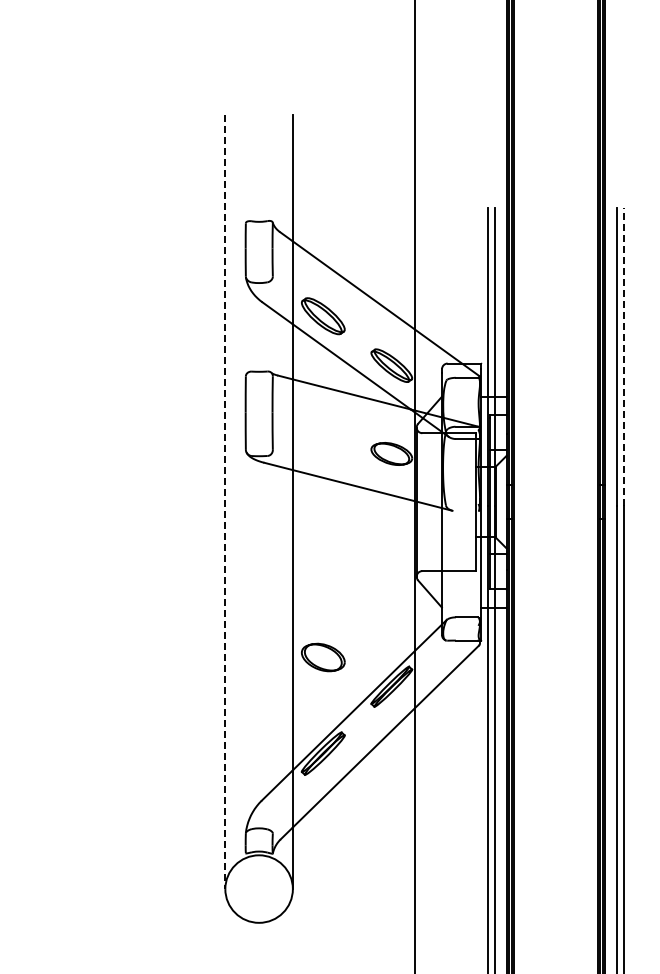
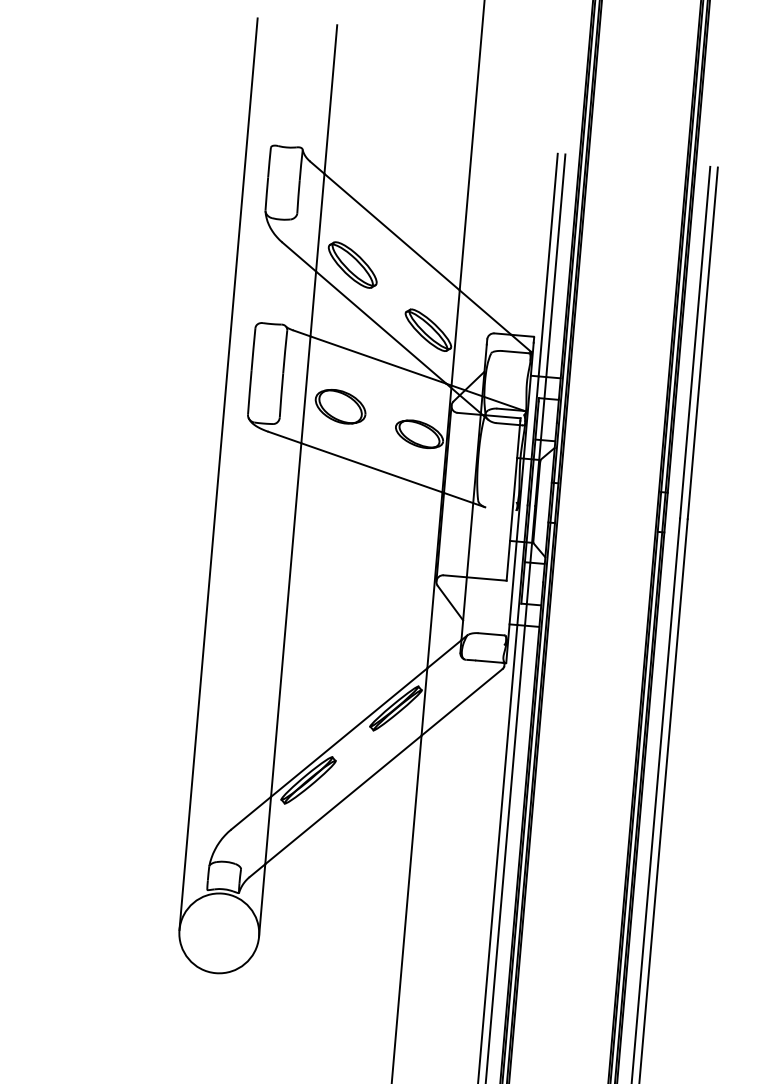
line: (623, 356) -> (702, 342), dashed -> solid
line: (225, 502) -> (218, 474), dashed -> solid
part: (323, 657) -> (340, 406), moved

